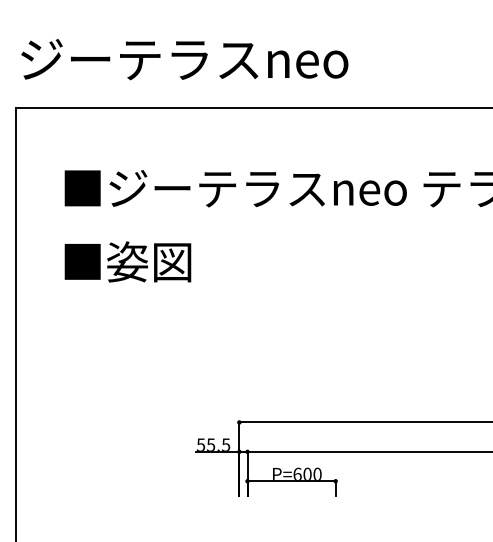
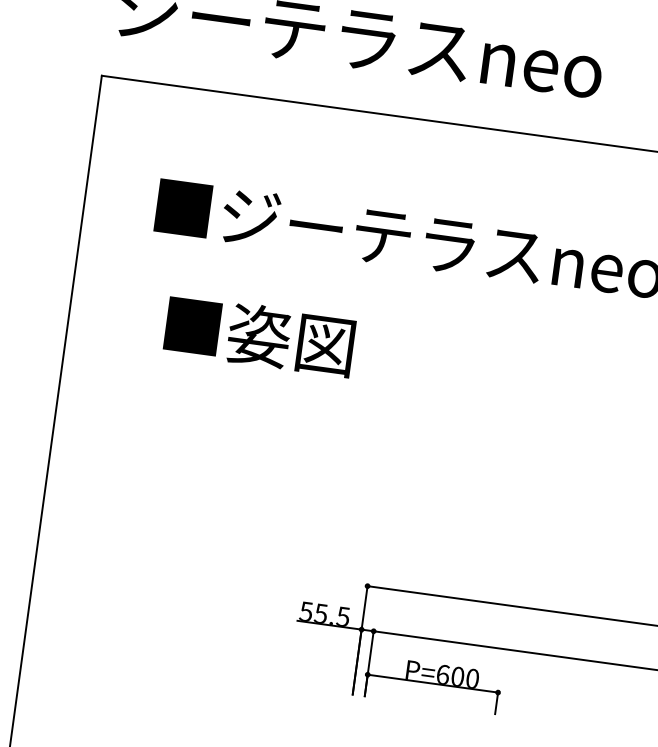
text: (127, 261) -> (259, 334), moved

